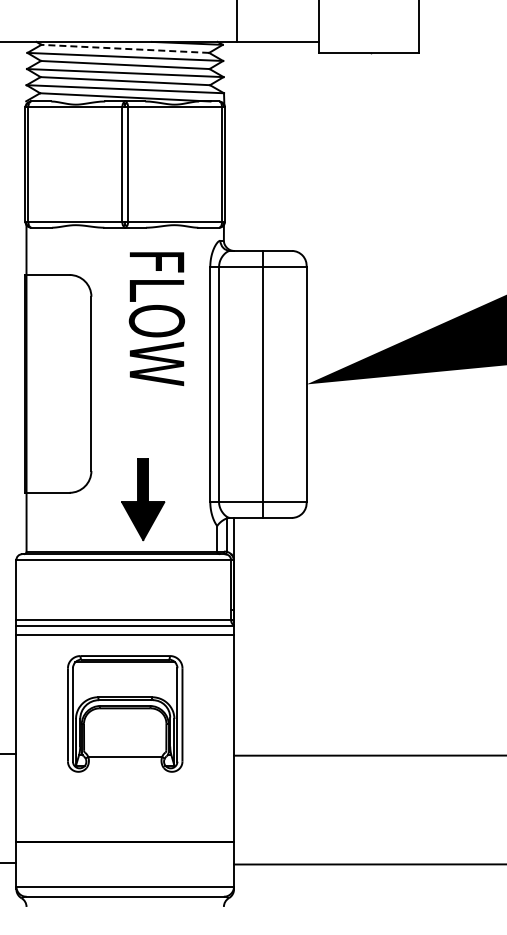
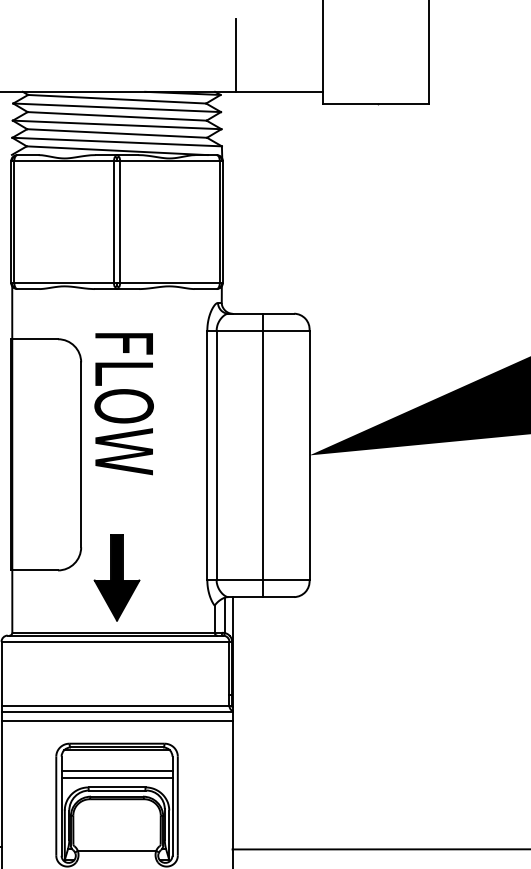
line: (125, 48) -> (117, 98), dashed -> solid
text: (156, 319) -> (123, 404), moved
part: (143, 499) -> (117, 577), moved
line: (124, 682) -> (116, 771), added
line: (124, 688) -> (116, 778), added

